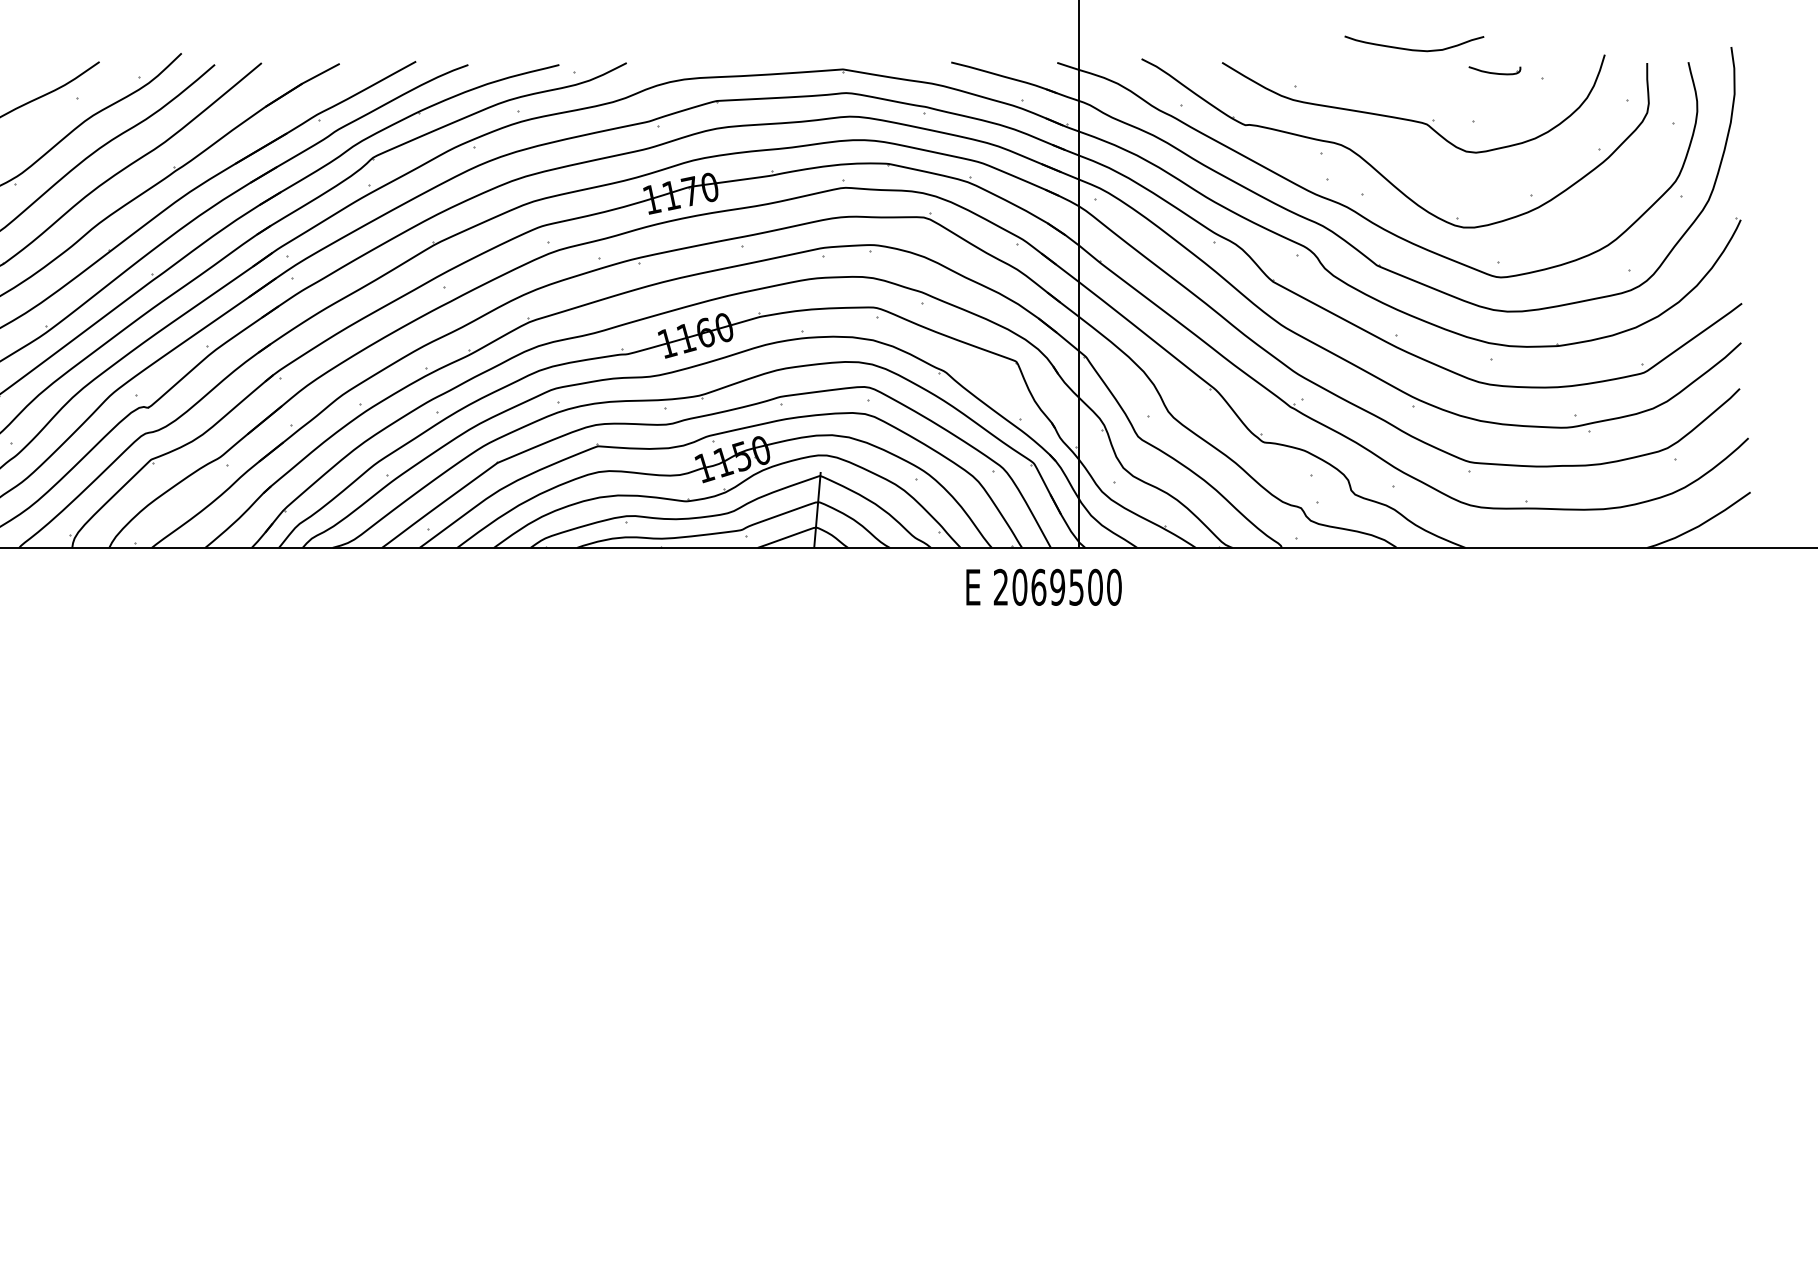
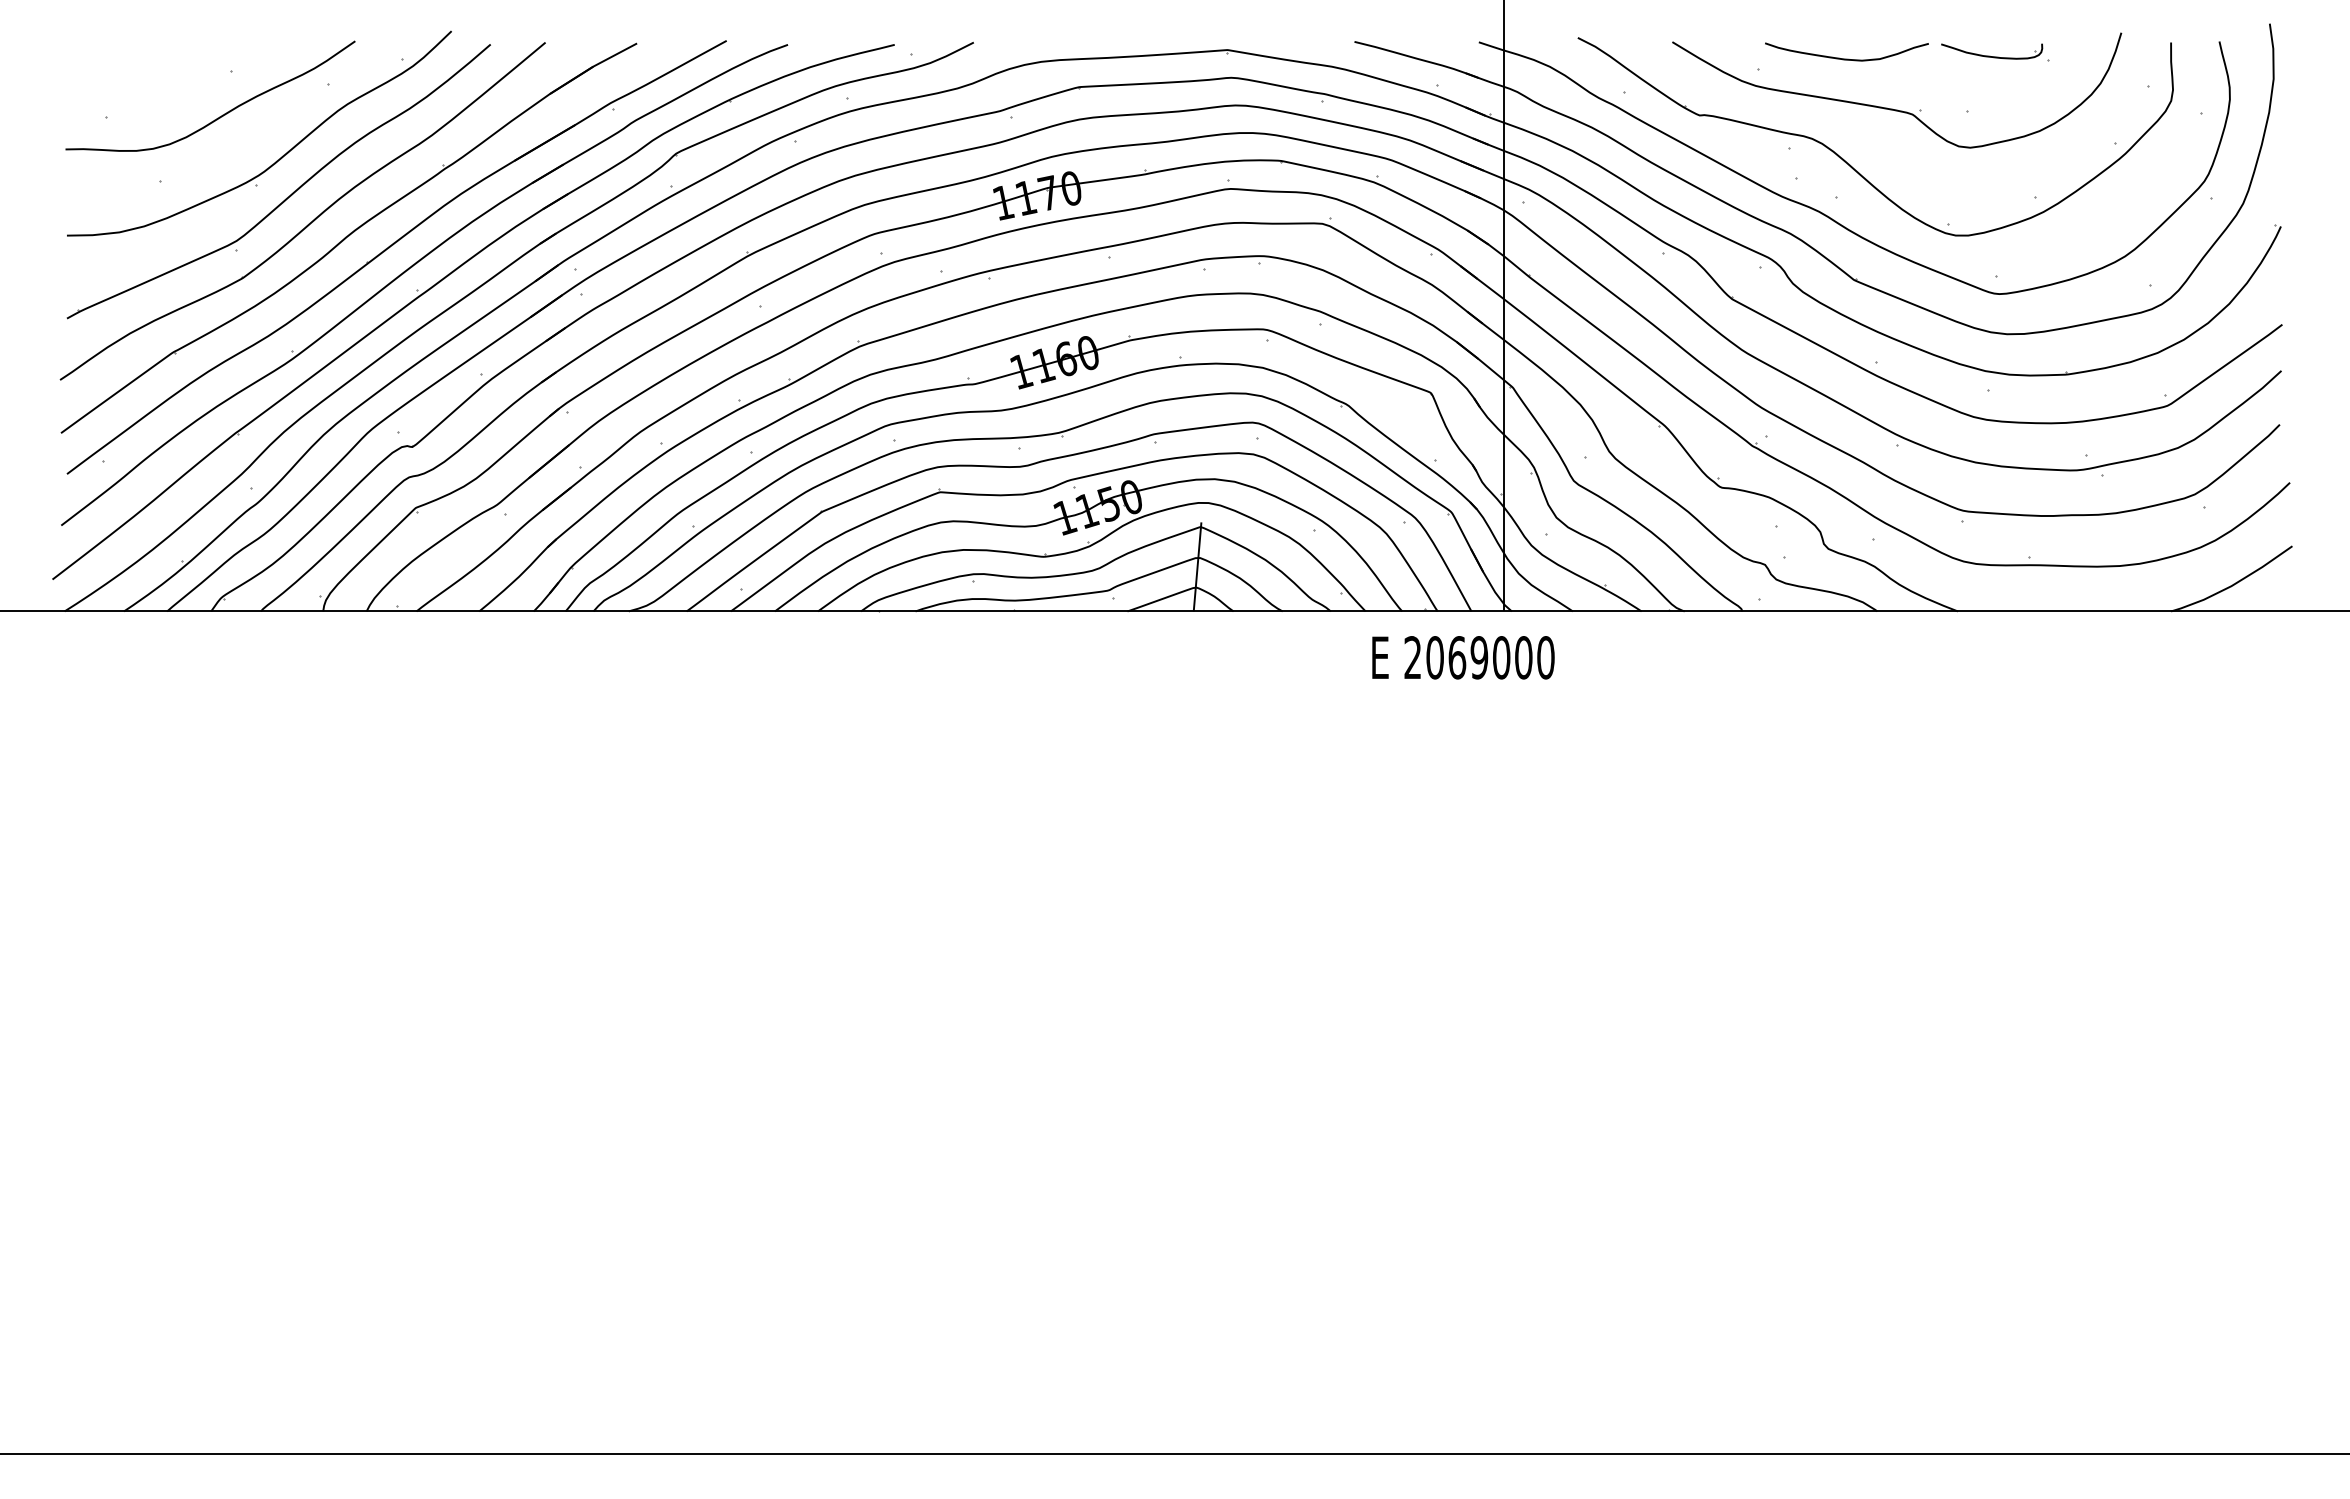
curve: (1414, 49) -> (1846, 58), moved
part: (1494, 70) -> (1992, 51), size x1.67
text: (1076, 587) -> (1501, 657), 2069500 -> 2069000

